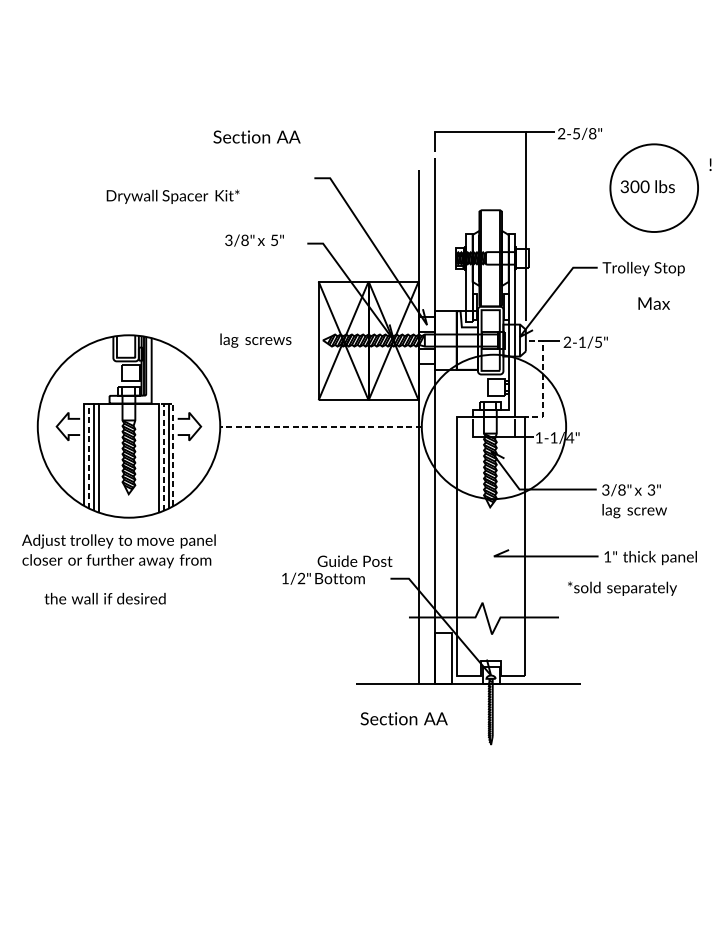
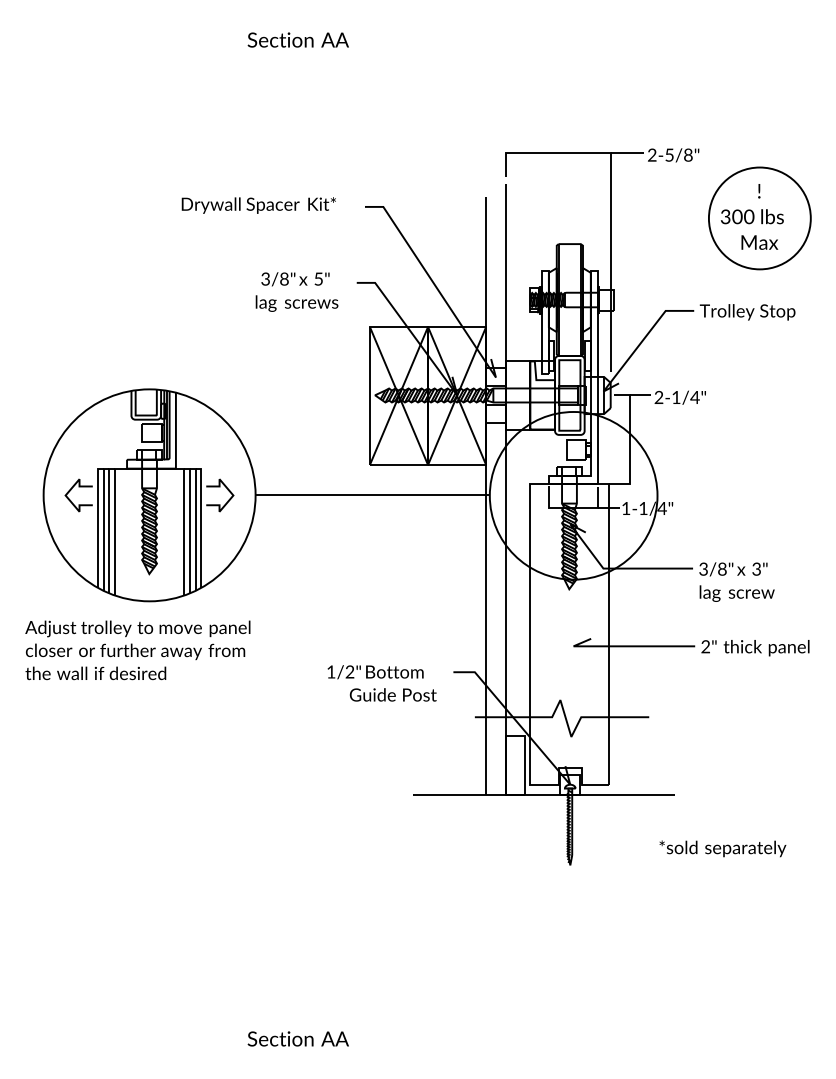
text: (256, 136) -> (297, 39), moved
text: (710, 164) -> (759, 191), moved
text: (172, 196) -> (258, 205), moved
text: (653, 303) -> (759, 242), moved
text: (255, 340) -> (296, 303), moved
text: (597, 342) -> (694, 397), 2-1/5" -> 2-1/4"
line: (542, 381) -> (630, 442), dashed -> solid
line: (320, 426) -> (372, 495), dashed -> solid
line: (173, 451) -> (201, 524), dashed -> solid
line: (89, 453) -> (103, 526), dashed -> solid
line: (163, 454) -> (189, 527), dashed -> solid
text: (607, 556) -> (705, 646), 1" -> 2"
text: (354, 560) -> (392, 694), moved
text: (622, 588) -> (722, 848), moved
text: (104, 598) -> (95, 673), moved
text: (403, 718) -> (297, 1038), moved

